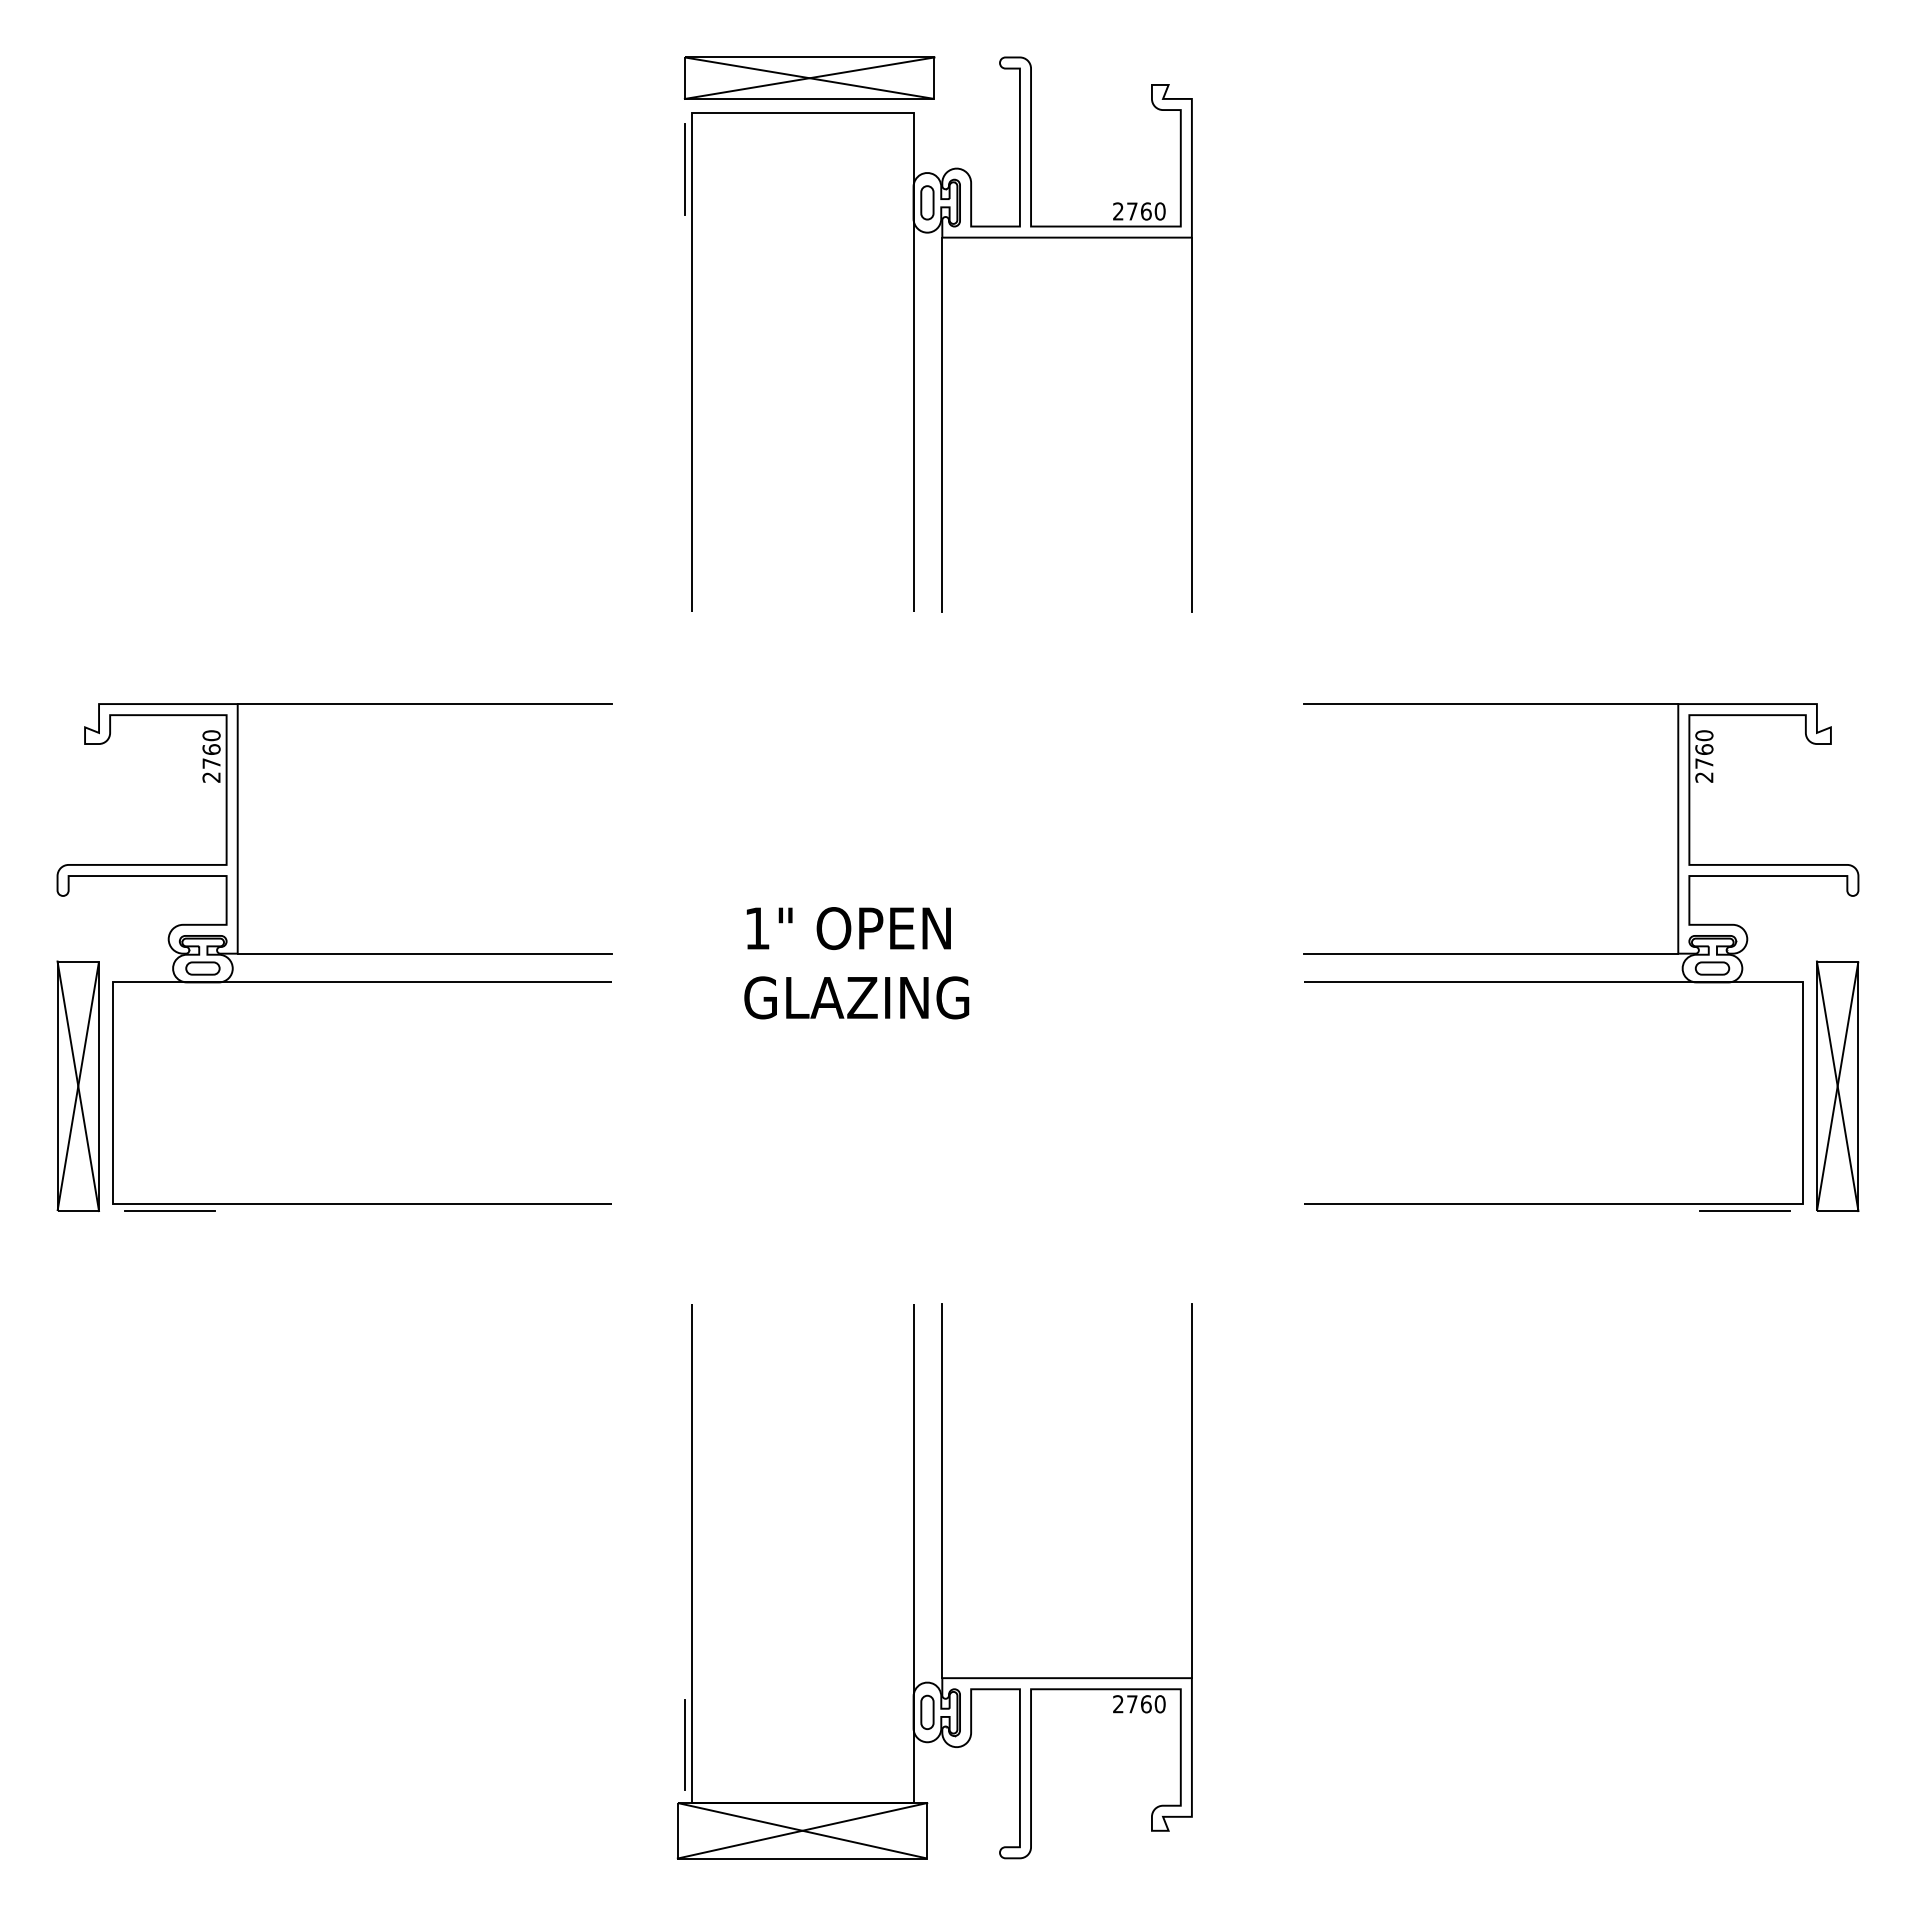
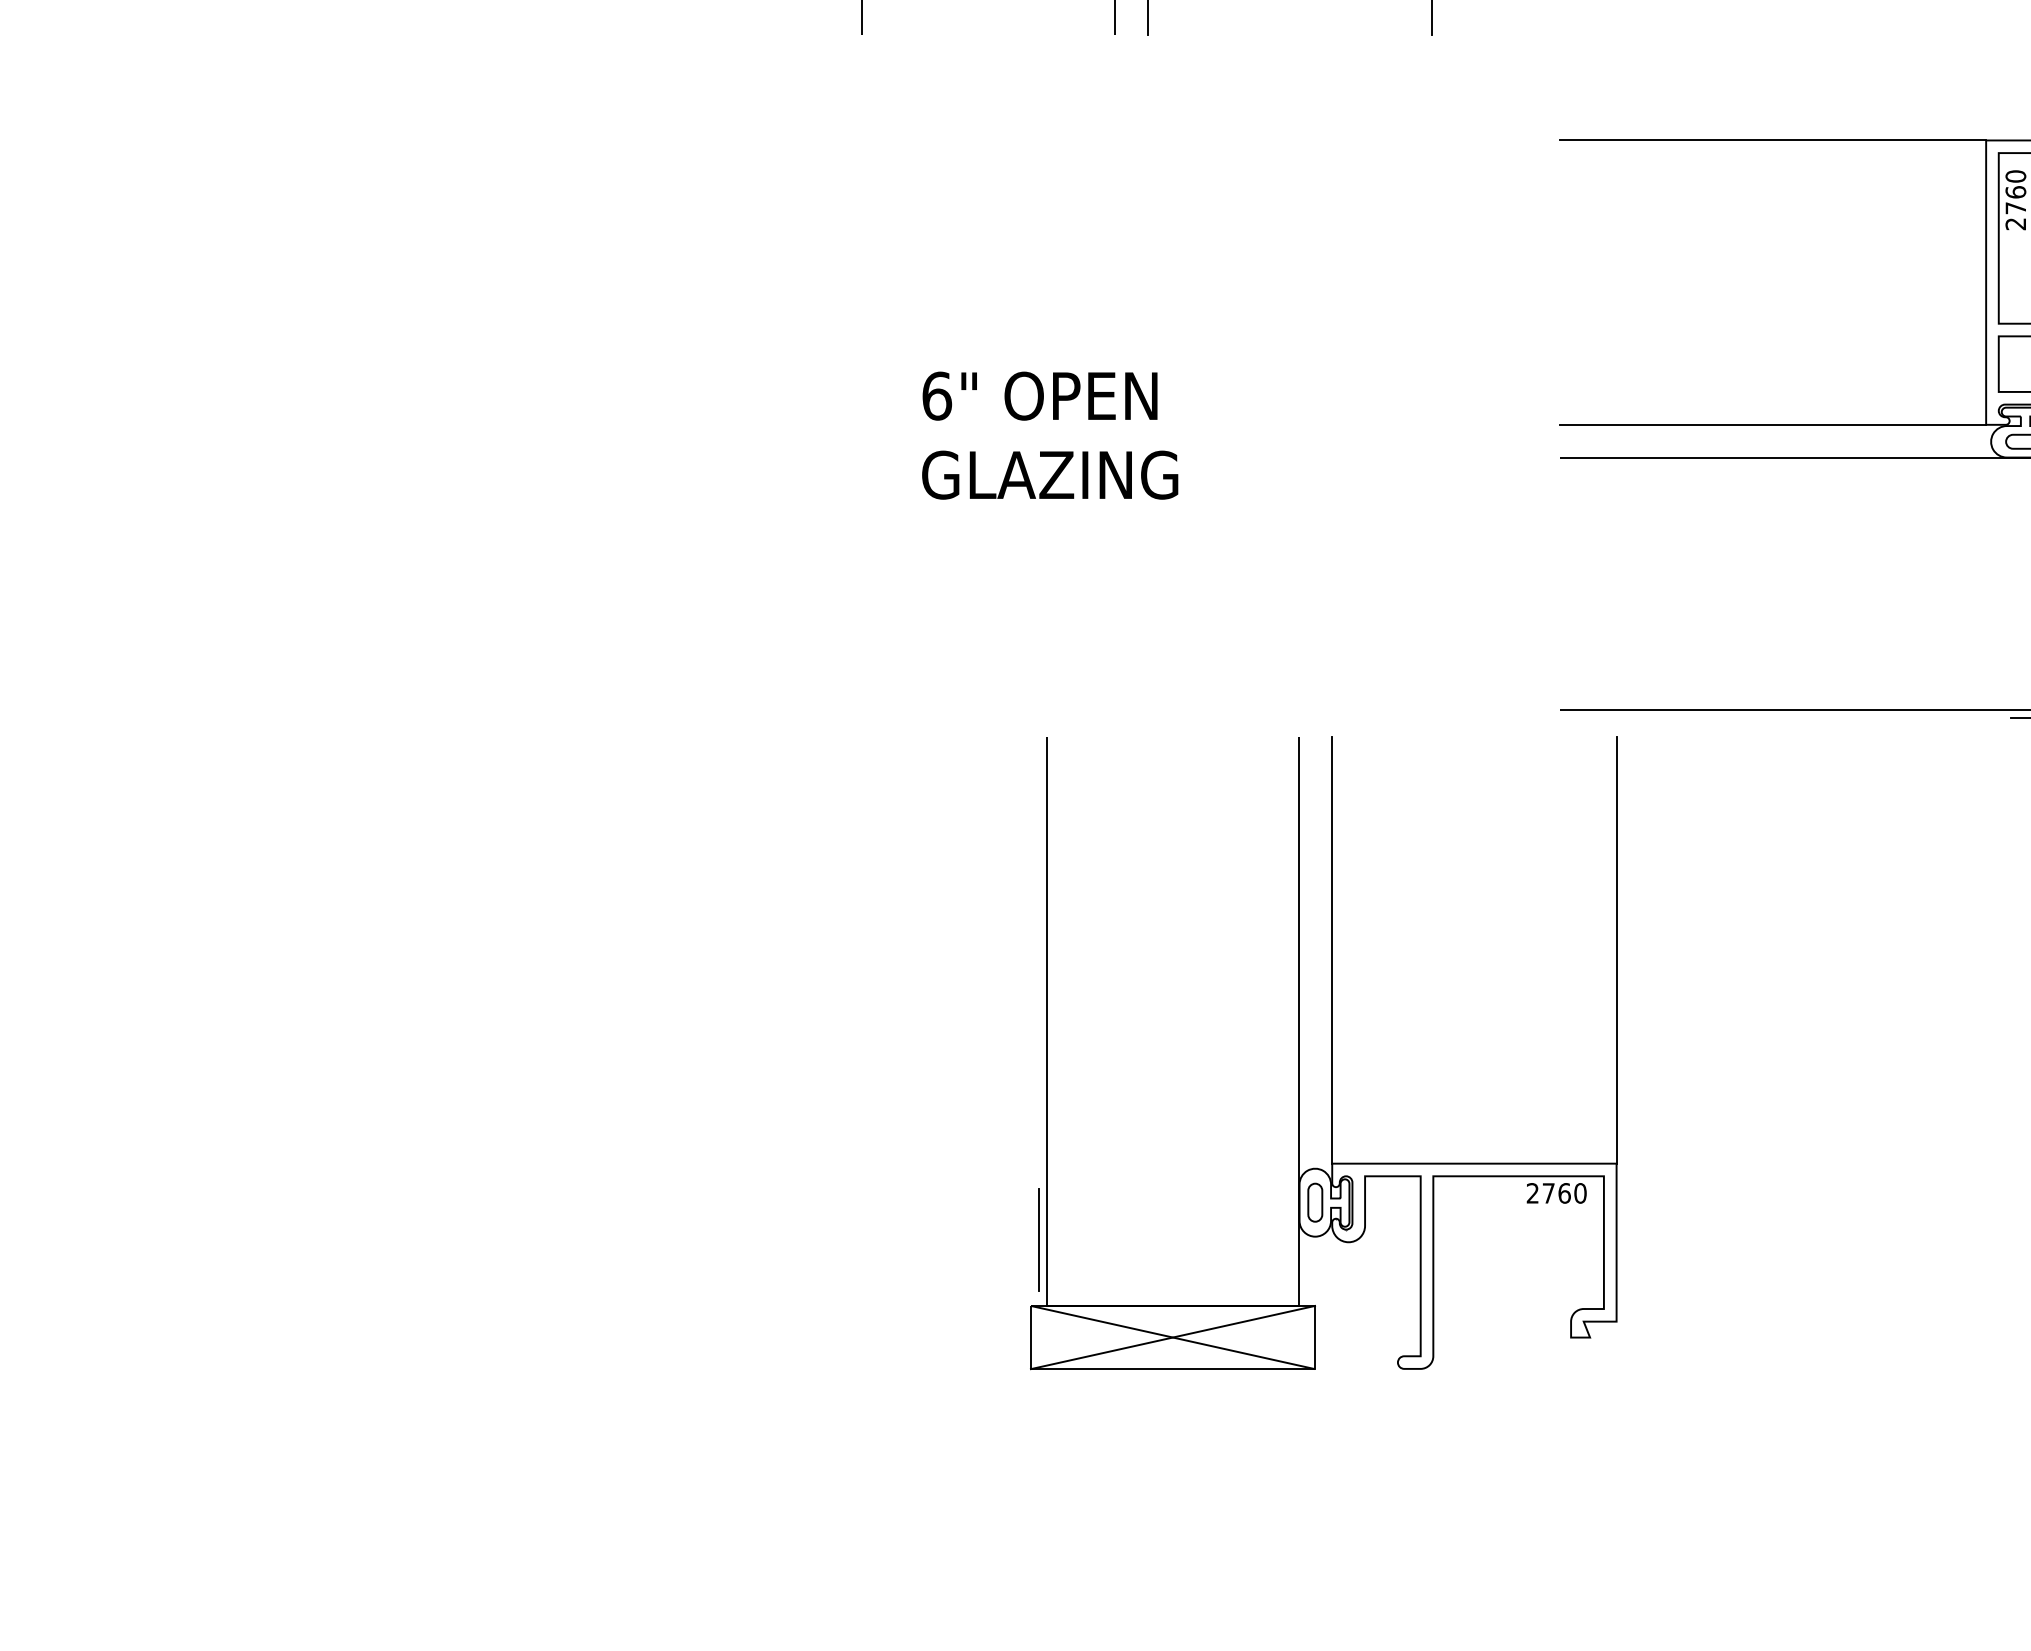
text: (757, 928) -> (937, 396), 1" -> 6"
part: (334, 957) -> (455, 429), removed
part: (941, 1581) -> (1331, 1053), moved

